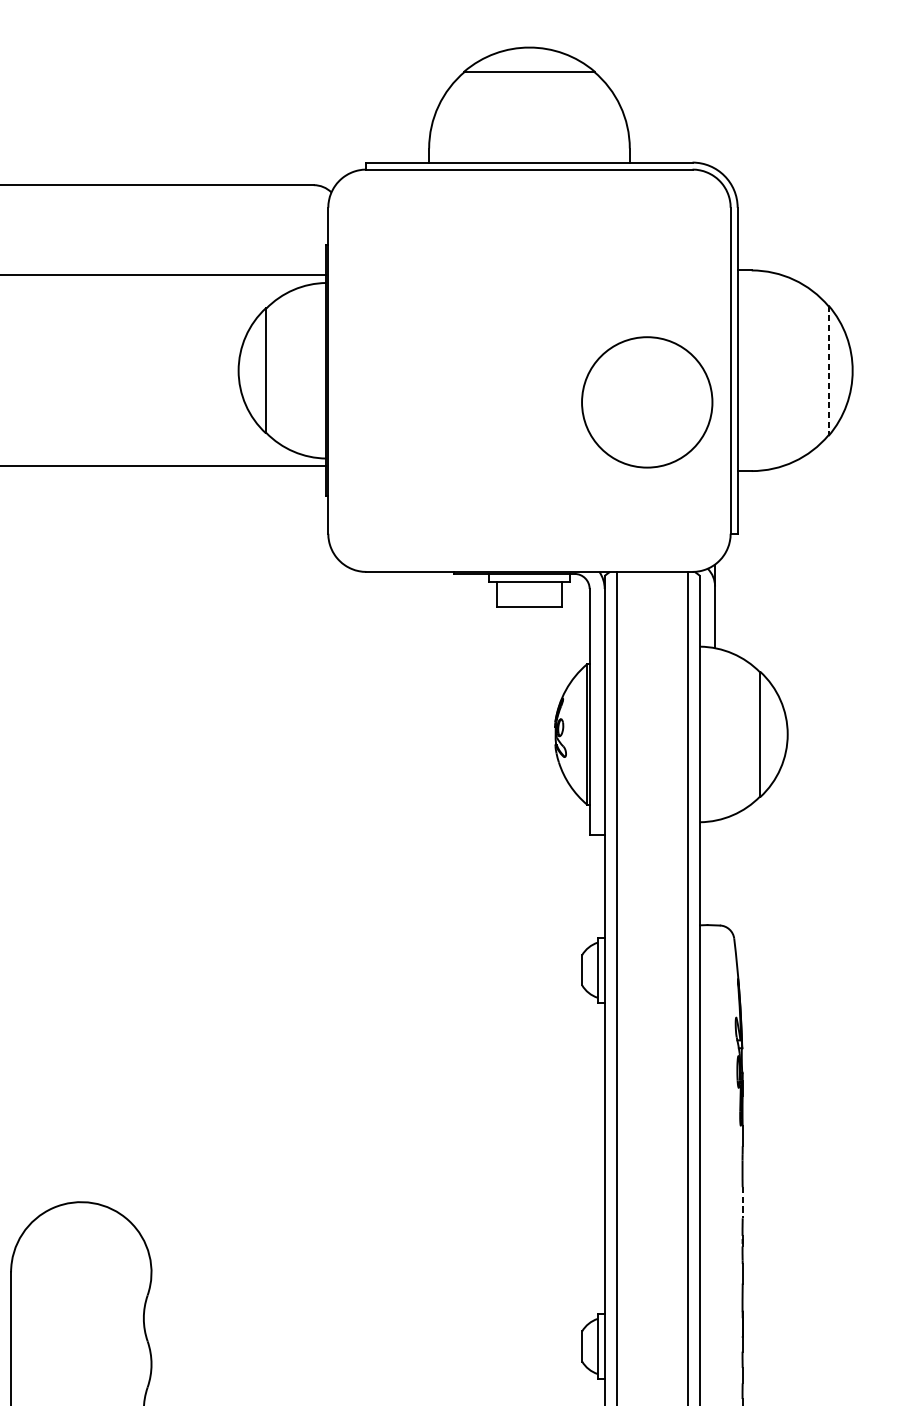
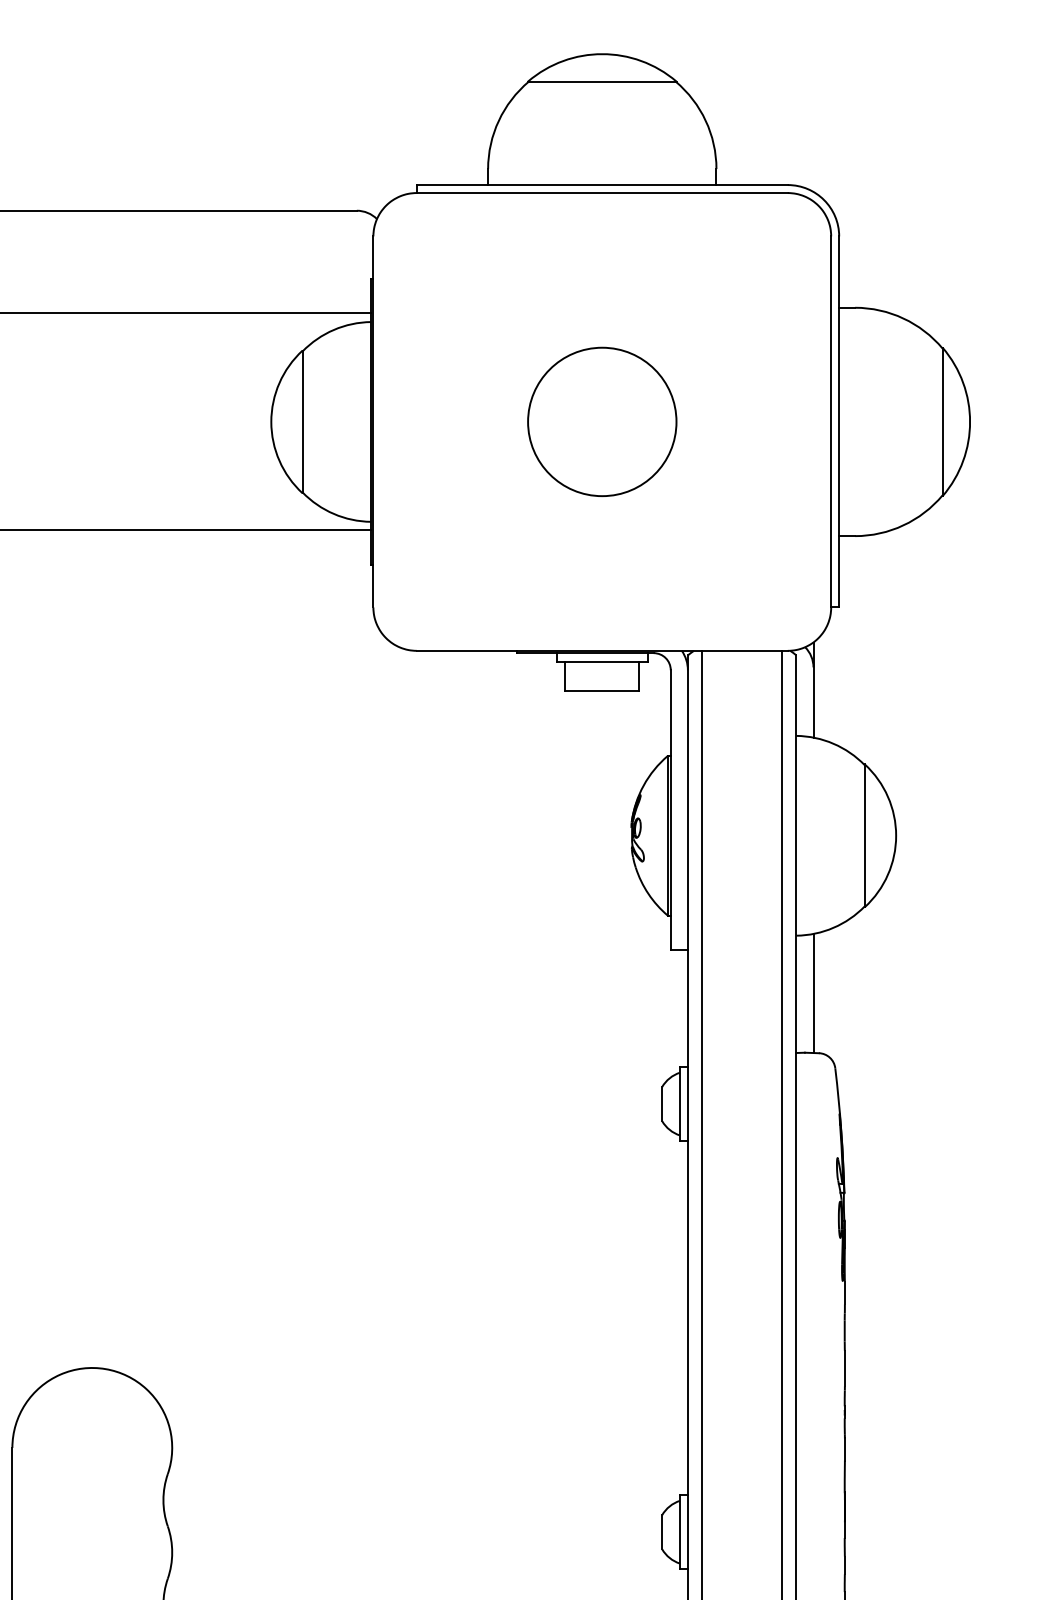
line: (828, 371) -> (942, 422), dashed -> solid
circle: (647, 402) -> (602, 421), moved
line: (715, 873) -> (813, 993), added
line: (742, 1202) -> (844, 1368), dashed -> solid

